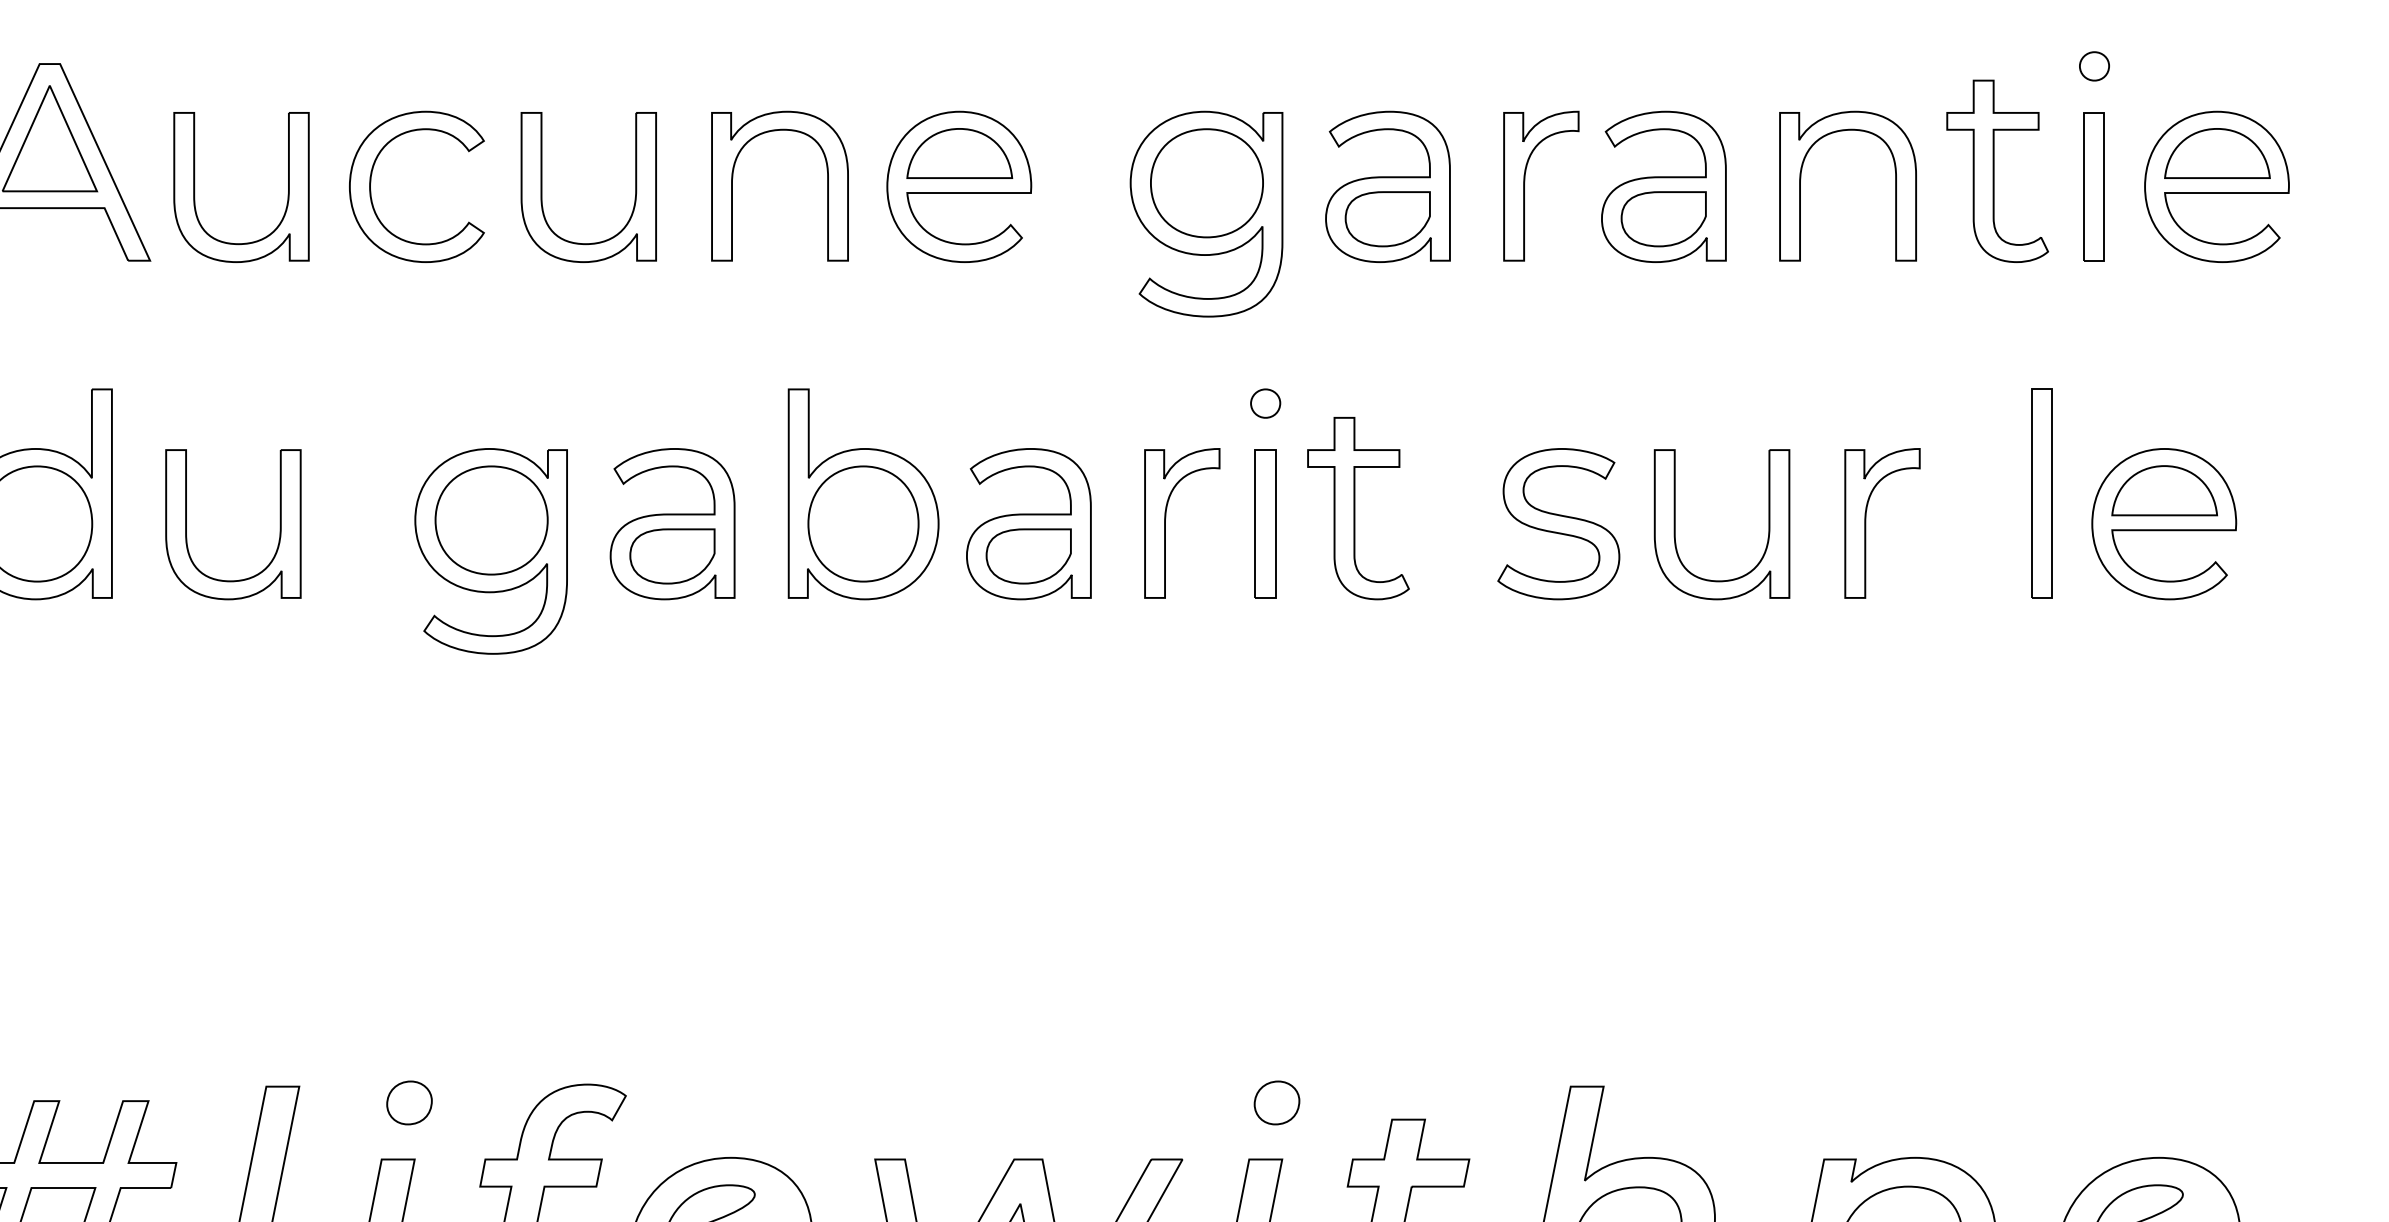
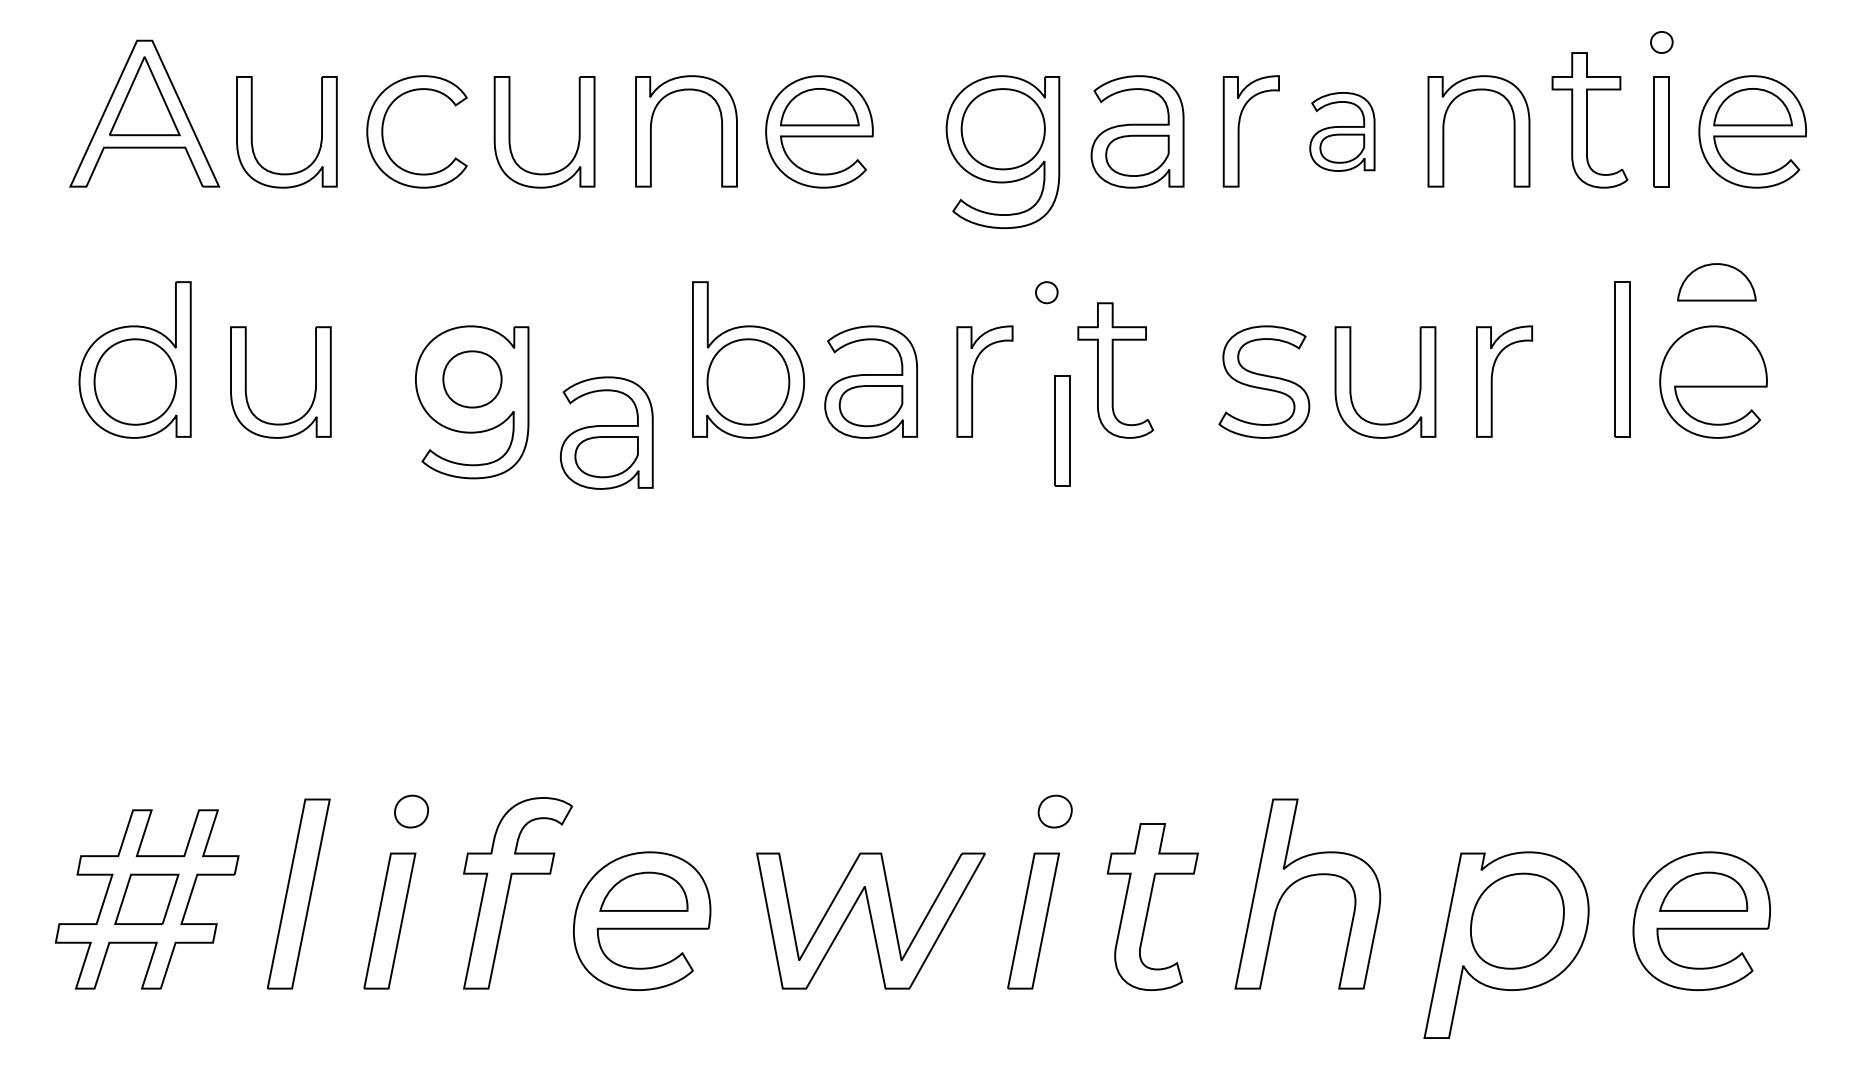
part: (1664, 186) -> (1342, 131), size x0.7
part: (2164, 490) -> (1716, 282), moved
part: (491, 520) -> (472, 379), size x0.7
part: (672, 523) -> (606, 432), moved
part: (1265, 523) -> (1062, 430), moved

